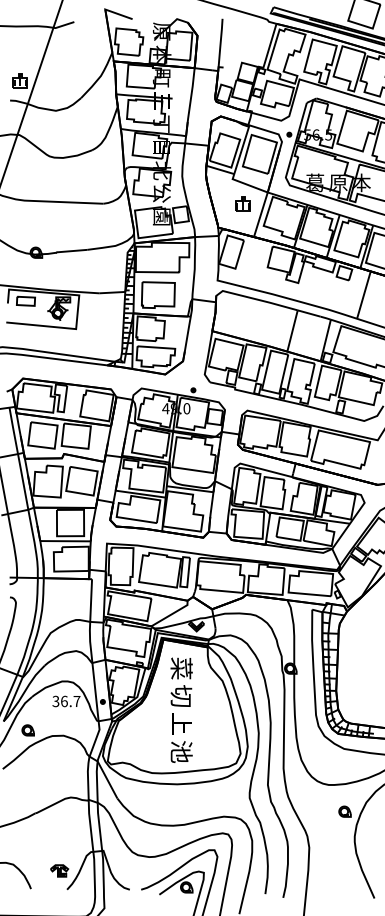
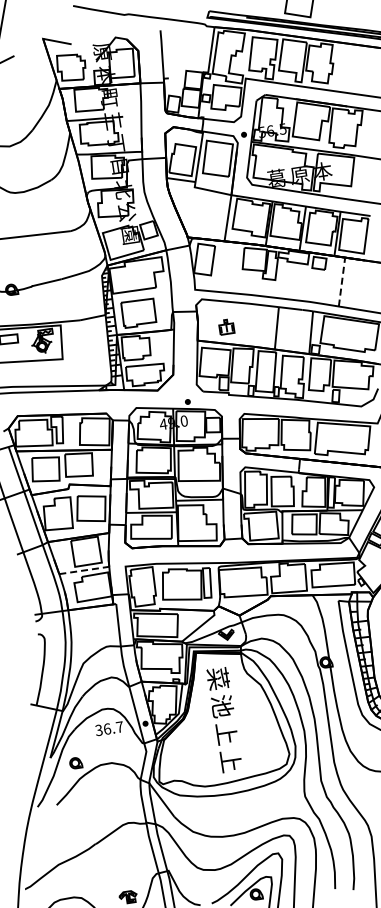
part: (242, 203) -> (225, 326), moved
line: (363, 295) -> (341, 282), solid -> dashed
line: (66, 541) -> (85, 570), solid -> dashed
text: (181, 696) -> (222, 706), 切 -> 池
text: (181, 751) -> (230, 760), 池 -> 上

